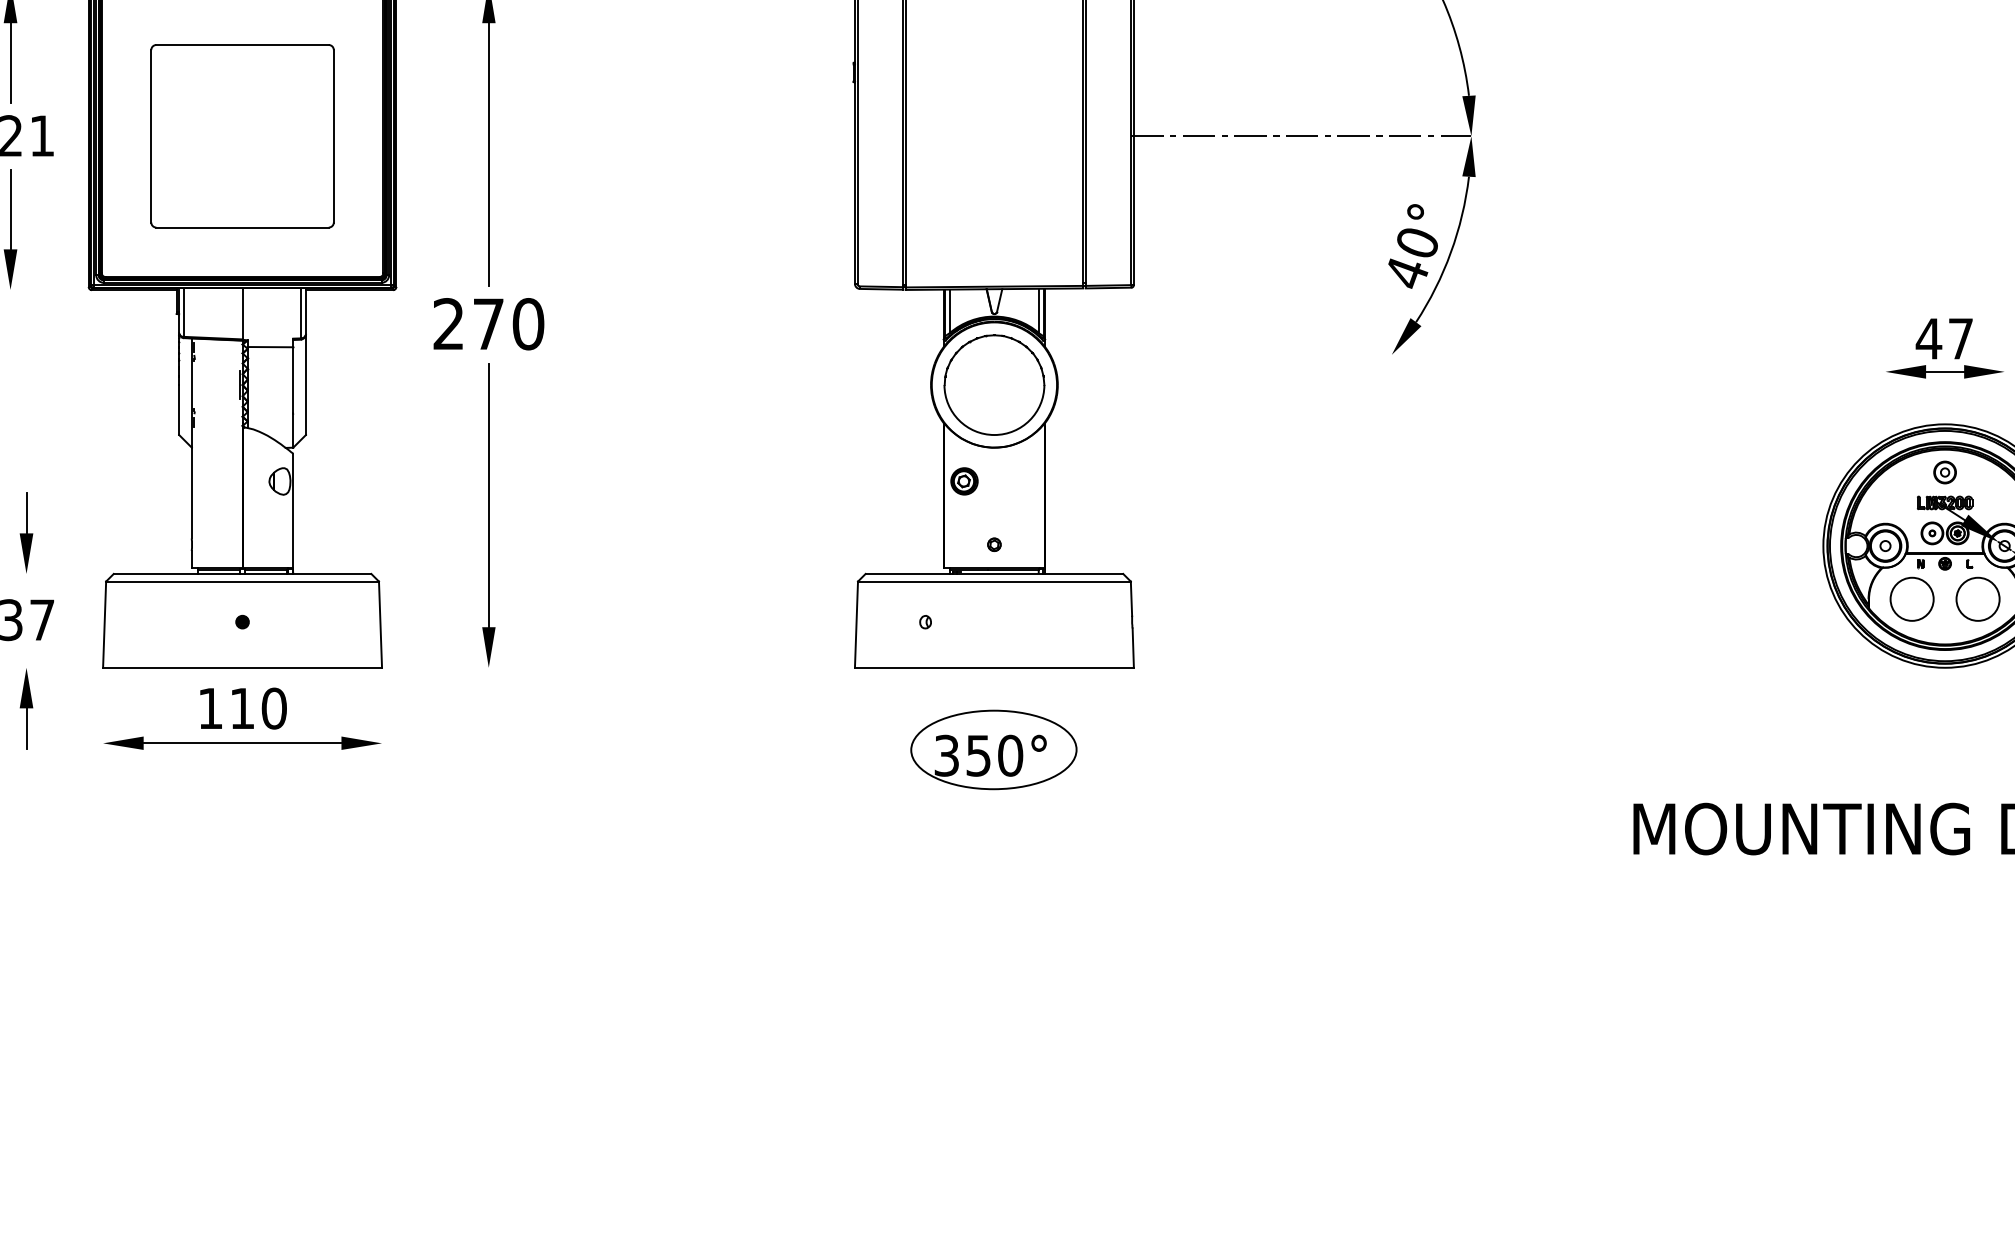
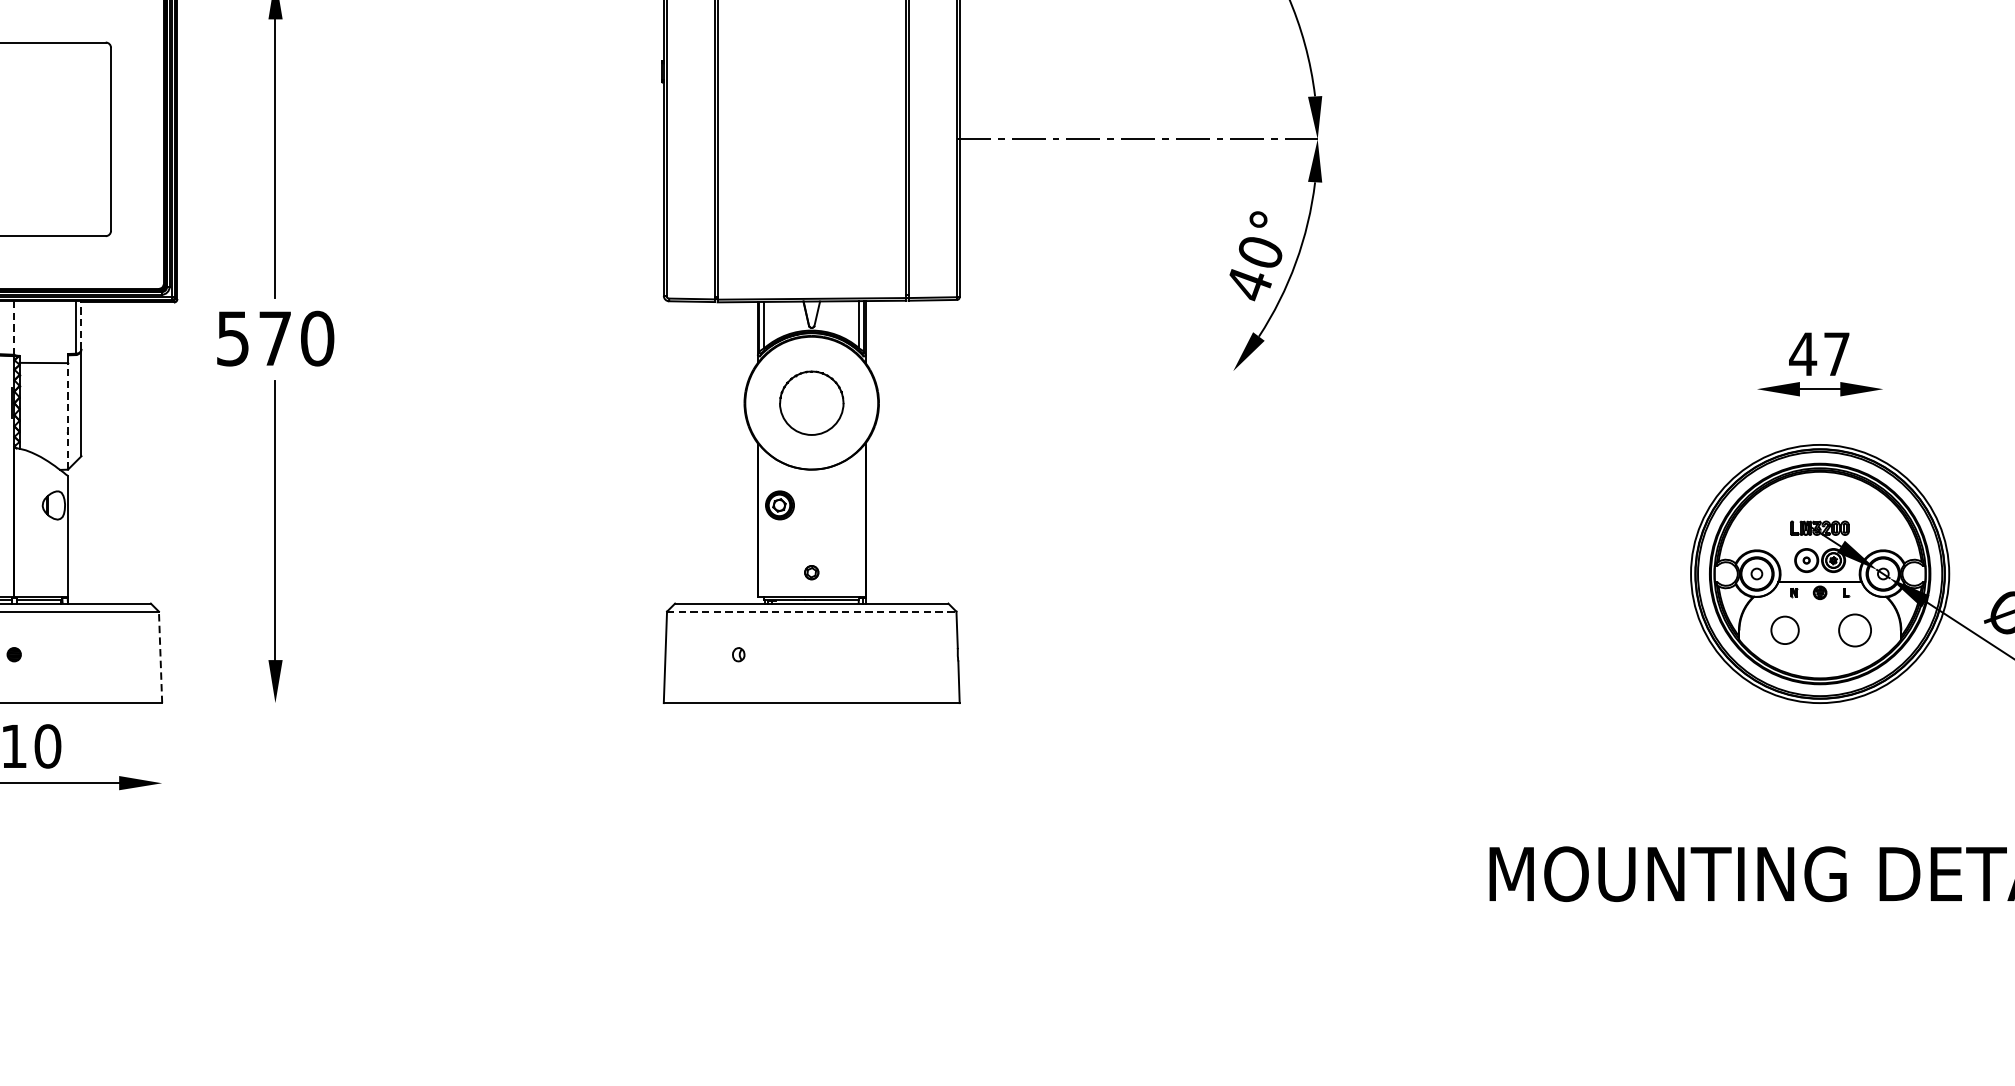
line: (305, 311) -> (80, 325), solid -> dashed
line: (242, 314) -> (14, 328), solid -> dashed
text: (448, 324) -> (232, 338), 270 -> 570
part: (994, 384) -> (811, 402), size x0.6
line: (293, 396) -> (68, 415), solid -> dashed
part: (1944, 472) -> (1819, 495), removed
line: (994, 581) -> (811, 611), solid -> dashed
circle: (1911, 598) -> (1784, 629), size x0.6
circle: (1977, 598) -> (1854, 629), size x0.7
line: (380, 624) -> (160, 657), solid -> dashed
part: (993, 749) -> (810, 789), removed

